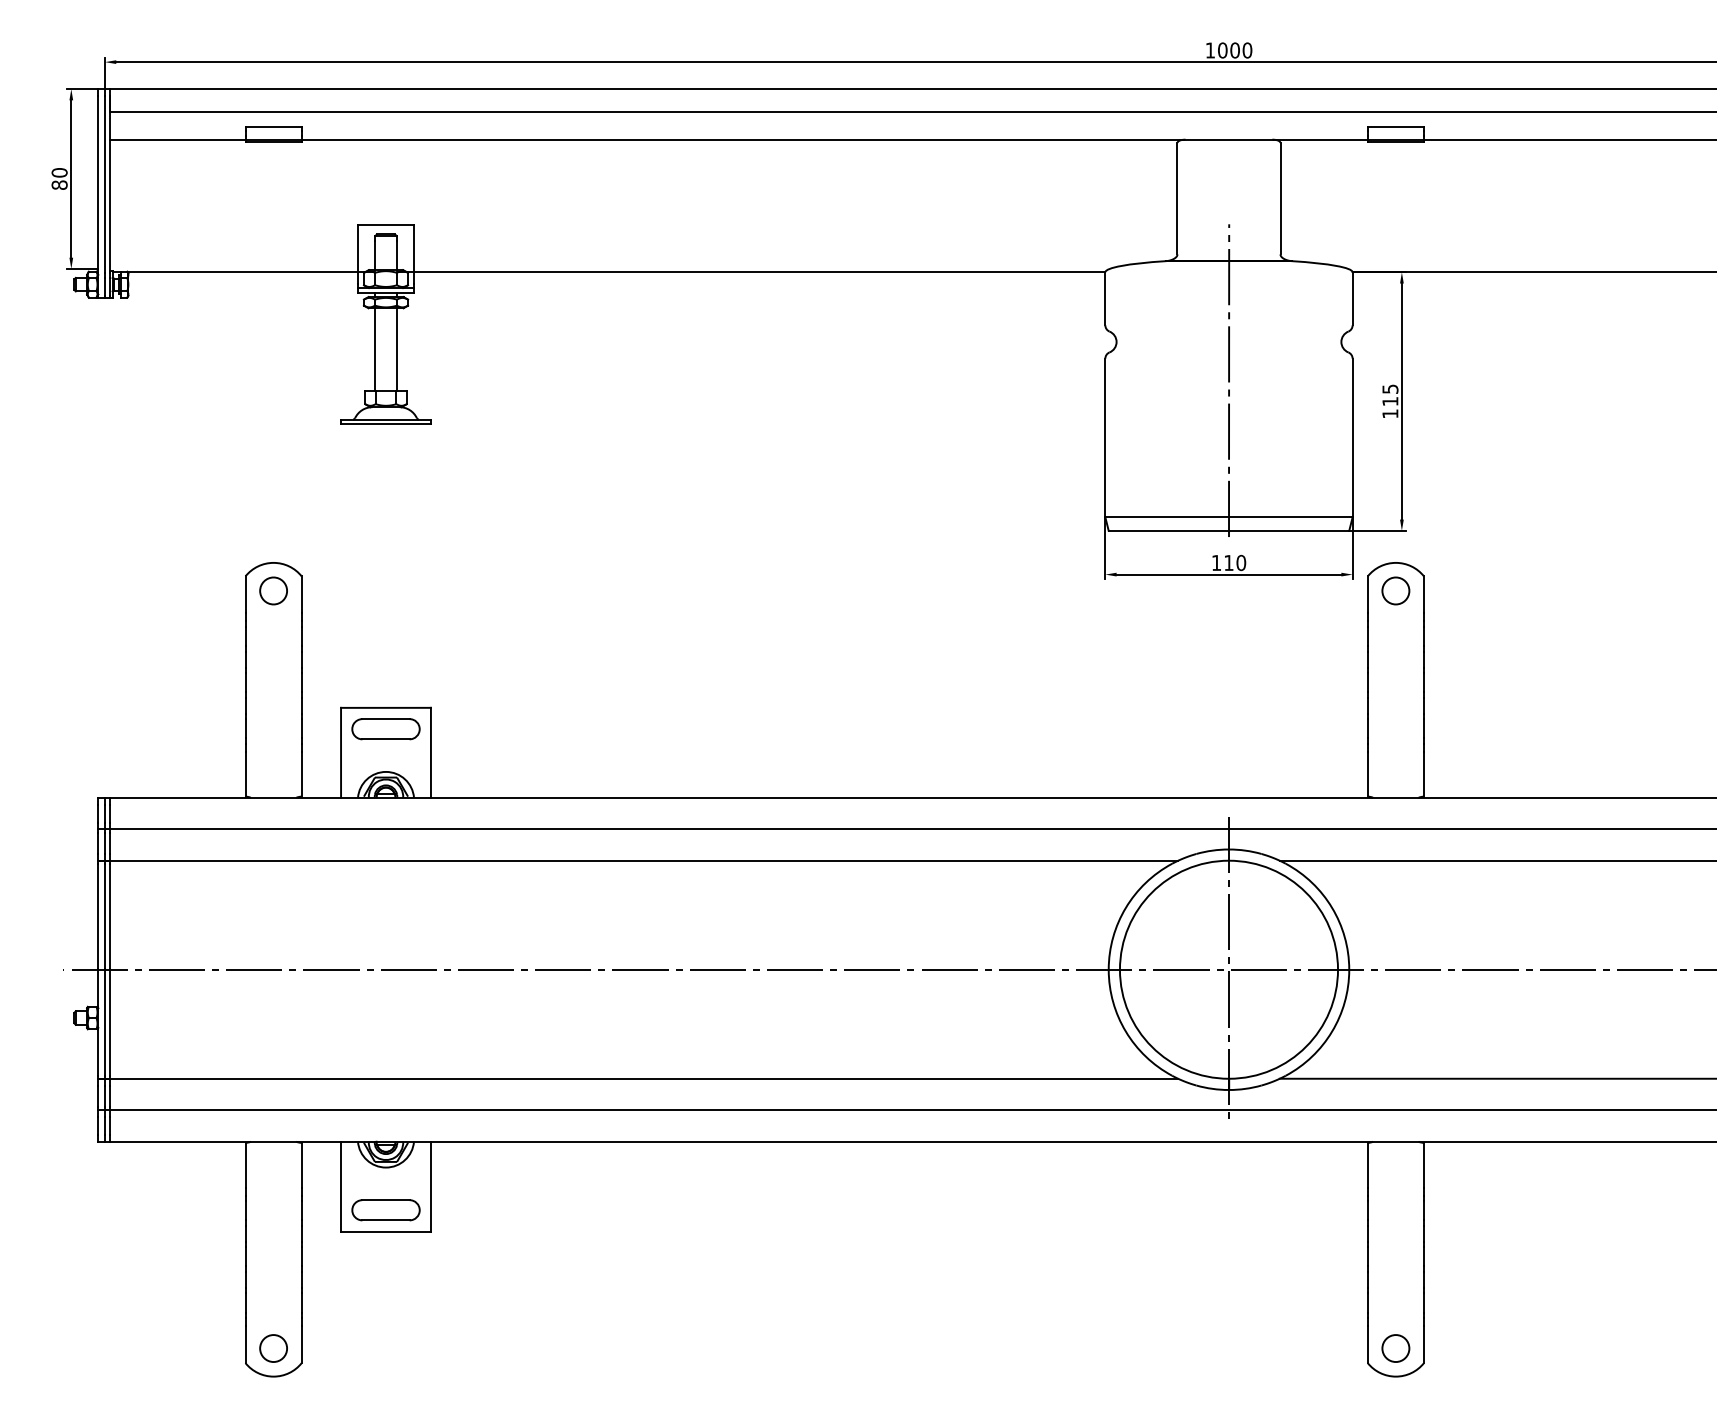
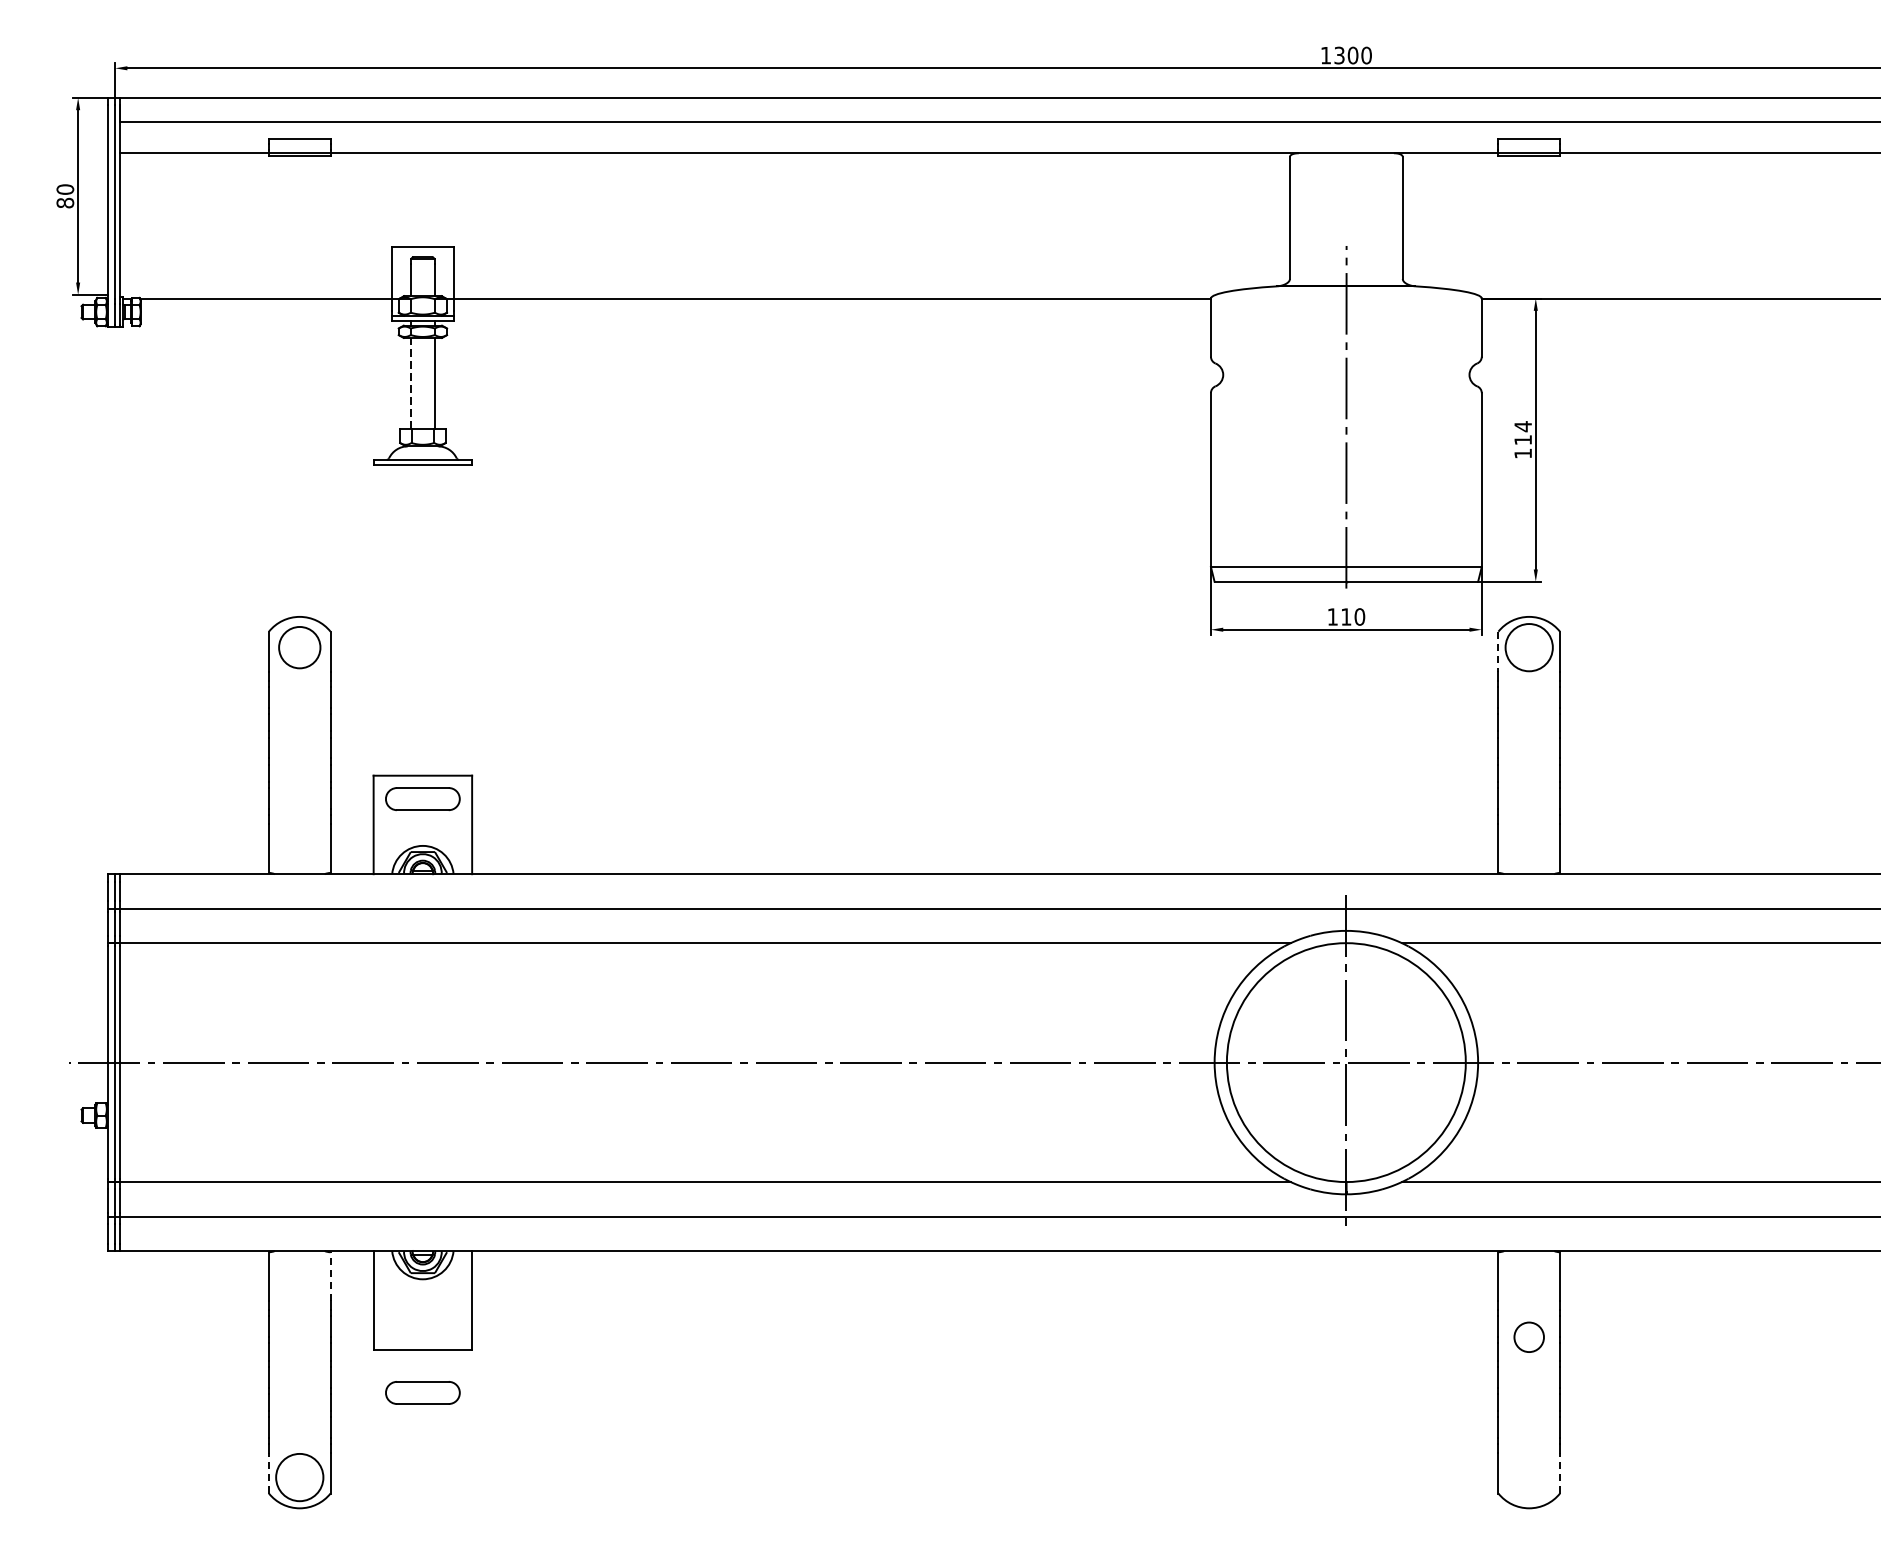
text: (1222, 50) -> (1339, 55), 1000 -> 1300
line: (374, 349) -> (410, 383), solid -> dashed
text: (1390, 389) -> (1523, 426), 115 -> 114
circle: (273, 590) -> (299, 647), size x1.4
circle: (1395, 590) -> (1528, 647), size x1.6
line: (1367, 594) -> (1498, 651), solid -> dashed
line: (301, 1164) -> (330, 1275), solid -> dashed
part: (385, 1210) -> (422, 1393), moved
line: (245, 1344) -> (268, 1473), solid -> dashed
line: (1424, 1344) -> (1560, 1473), solid -> dashed
circle: (273, 1348) -> (299, 1477), size x1.6
circle: (1395, 1348) -> (1528, 1337), moved

